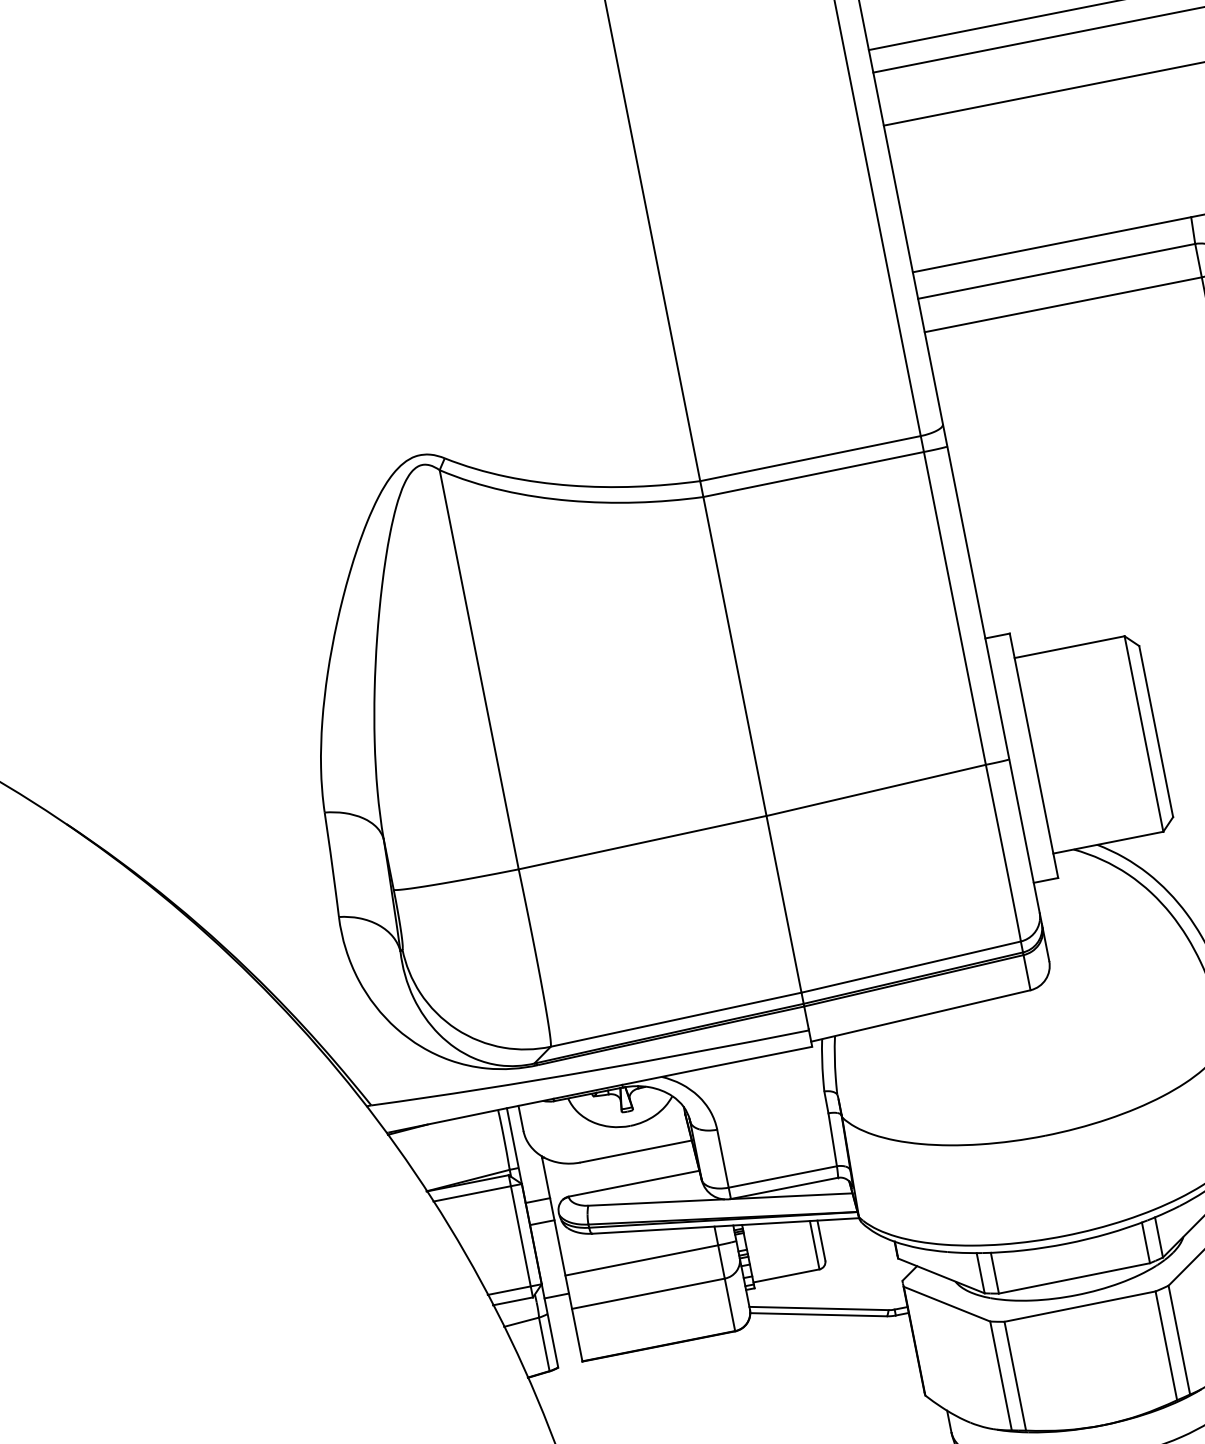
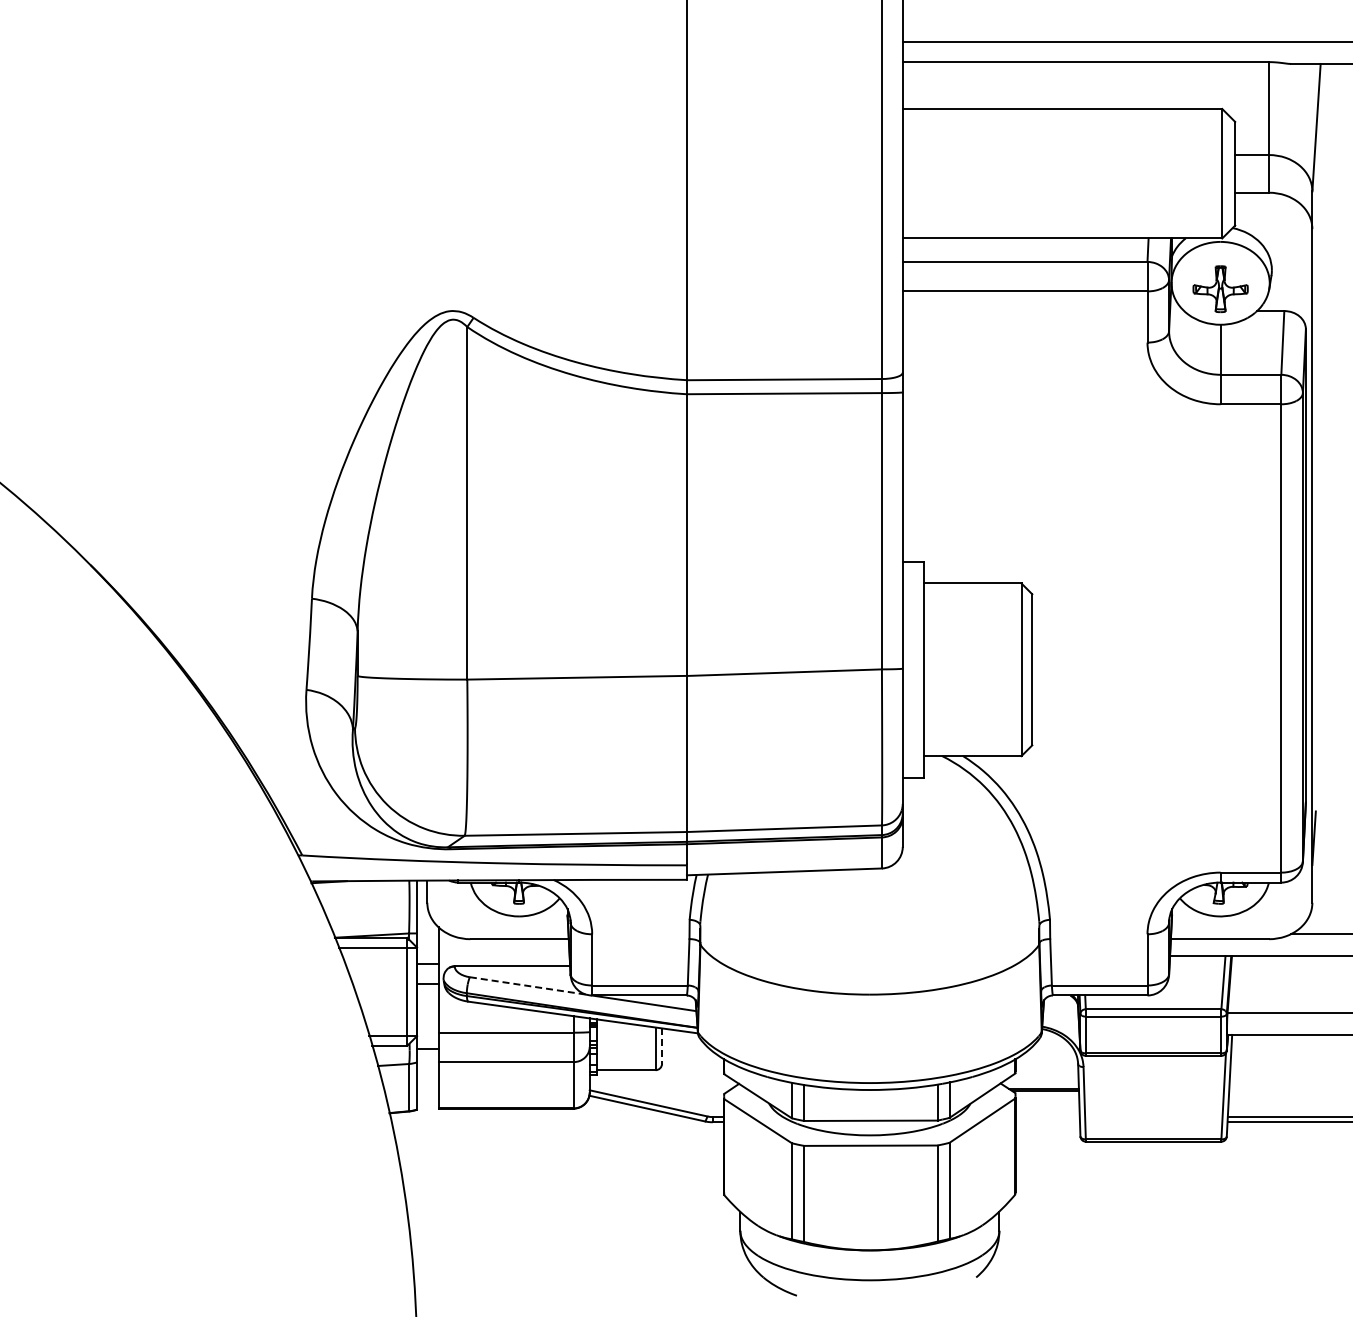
line: (656, 1201) -> (528, 985), solid -> dashed
line: (821, 1240) -> (662, 1046), solid -> dashed

